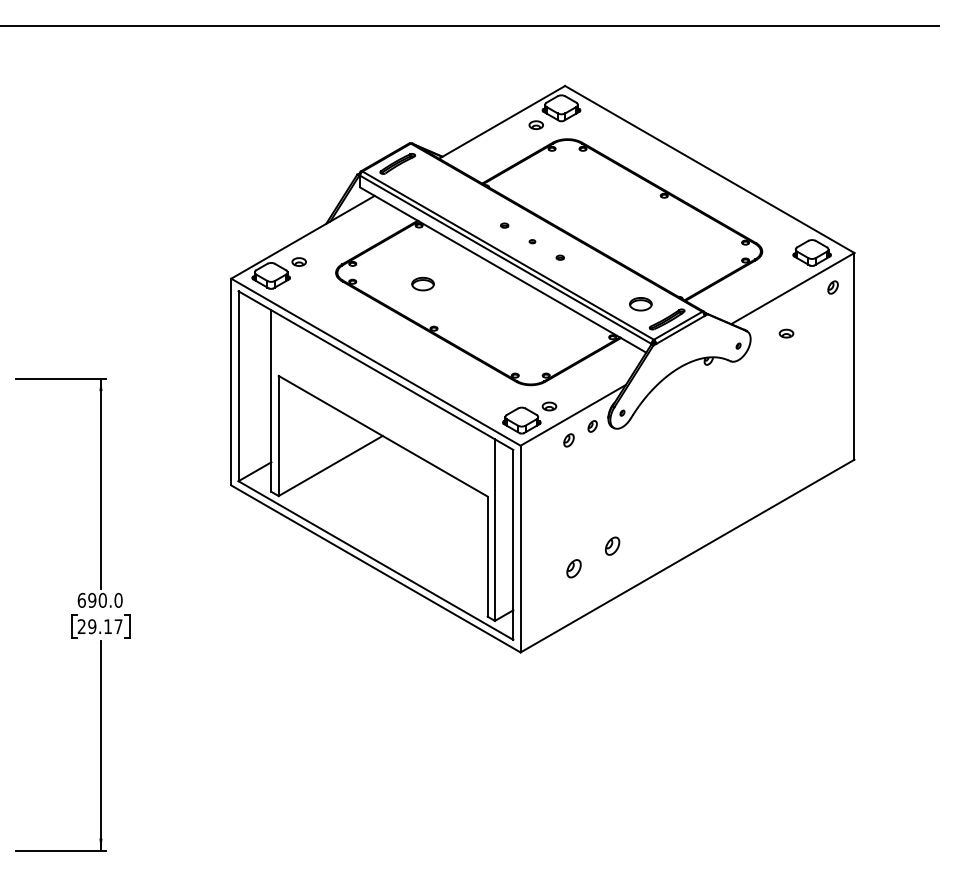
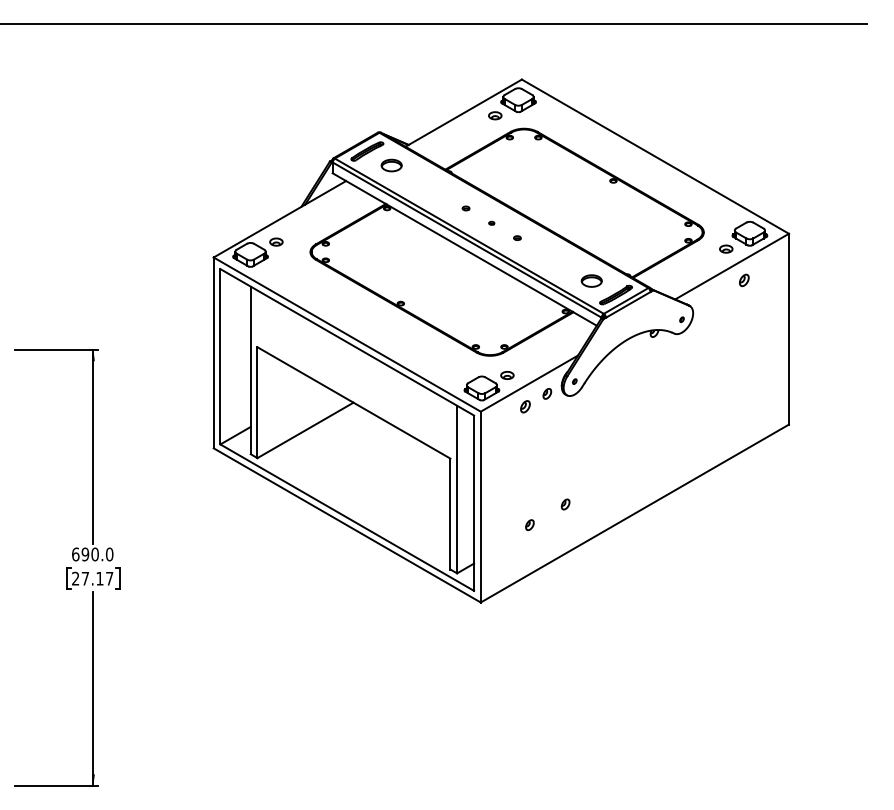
part: (422, 283) -> (391, 164), moved
part: (832, 287) -> (743, 280), moved
part: (786, 333) -> (726, 248), moved
part: (612, 546) -> (565, 504), size x0.62
part: (573, 568) -> (529, 525), size x0.62
text: (92, 626) -> (85, 578), 29.17 -> 27.17

